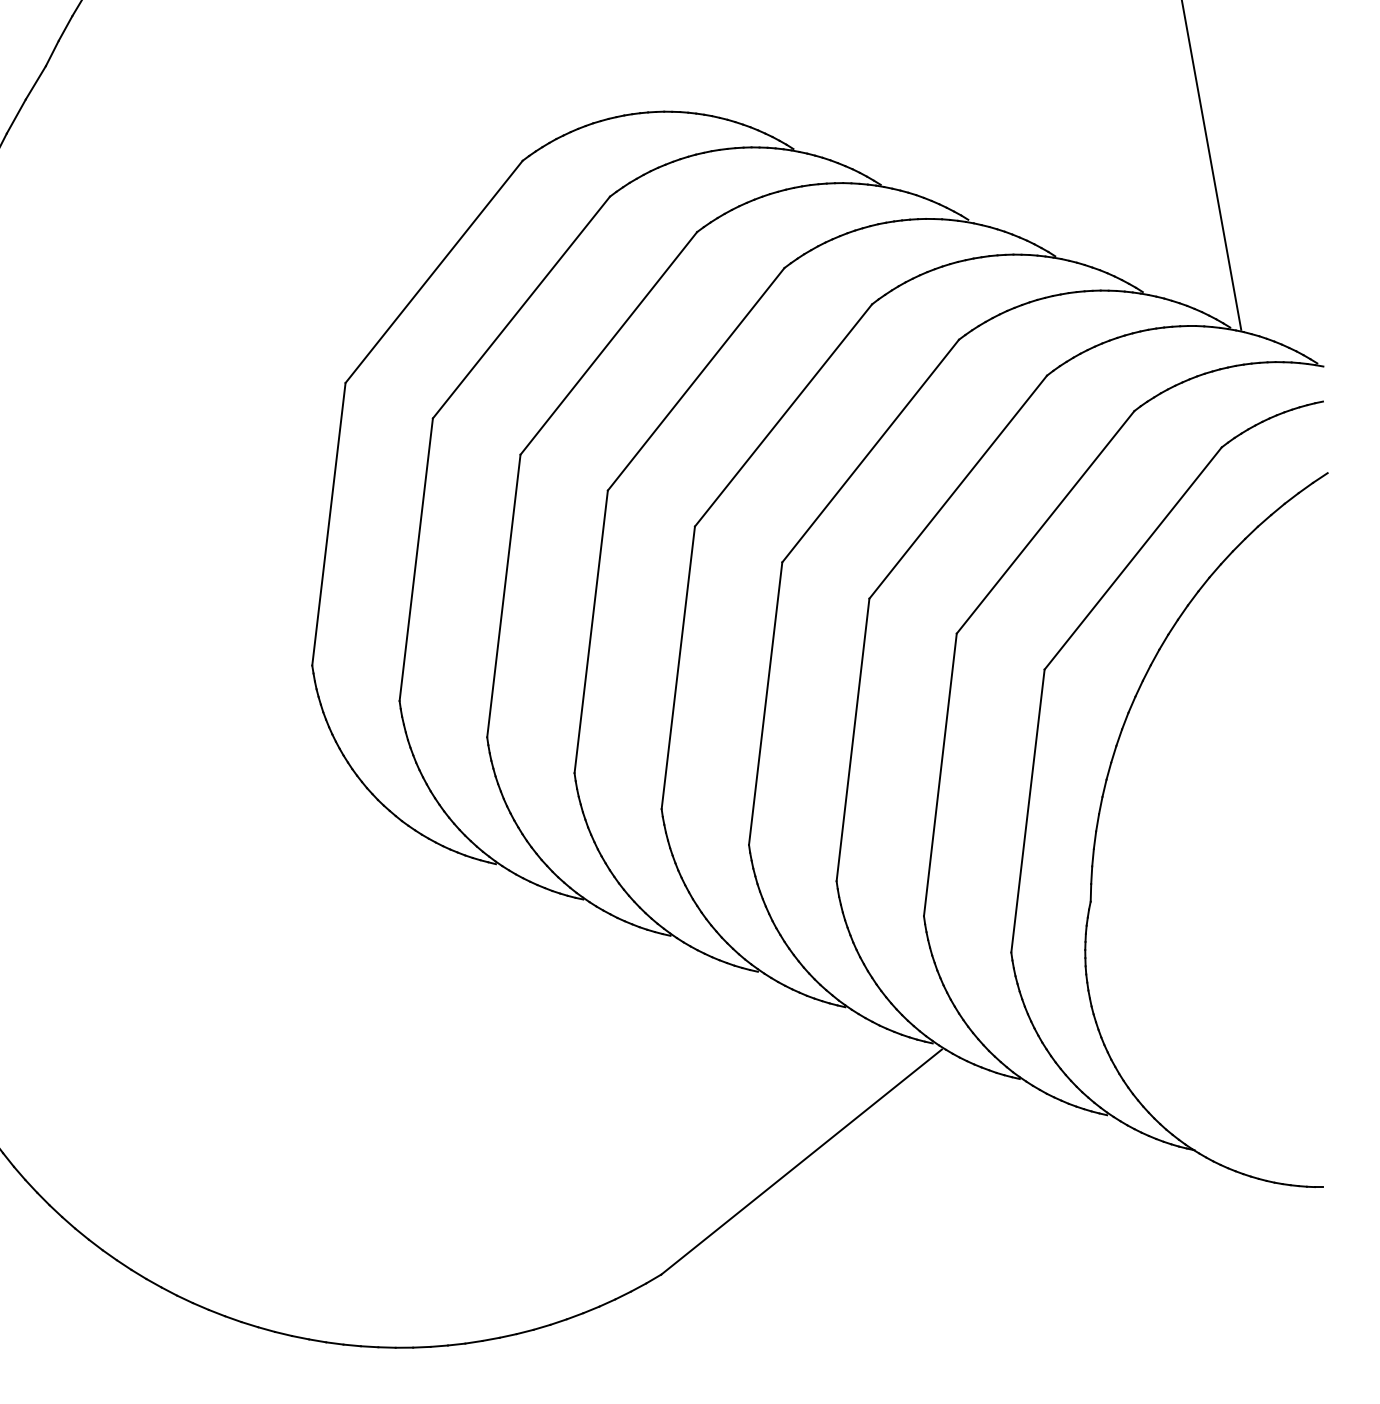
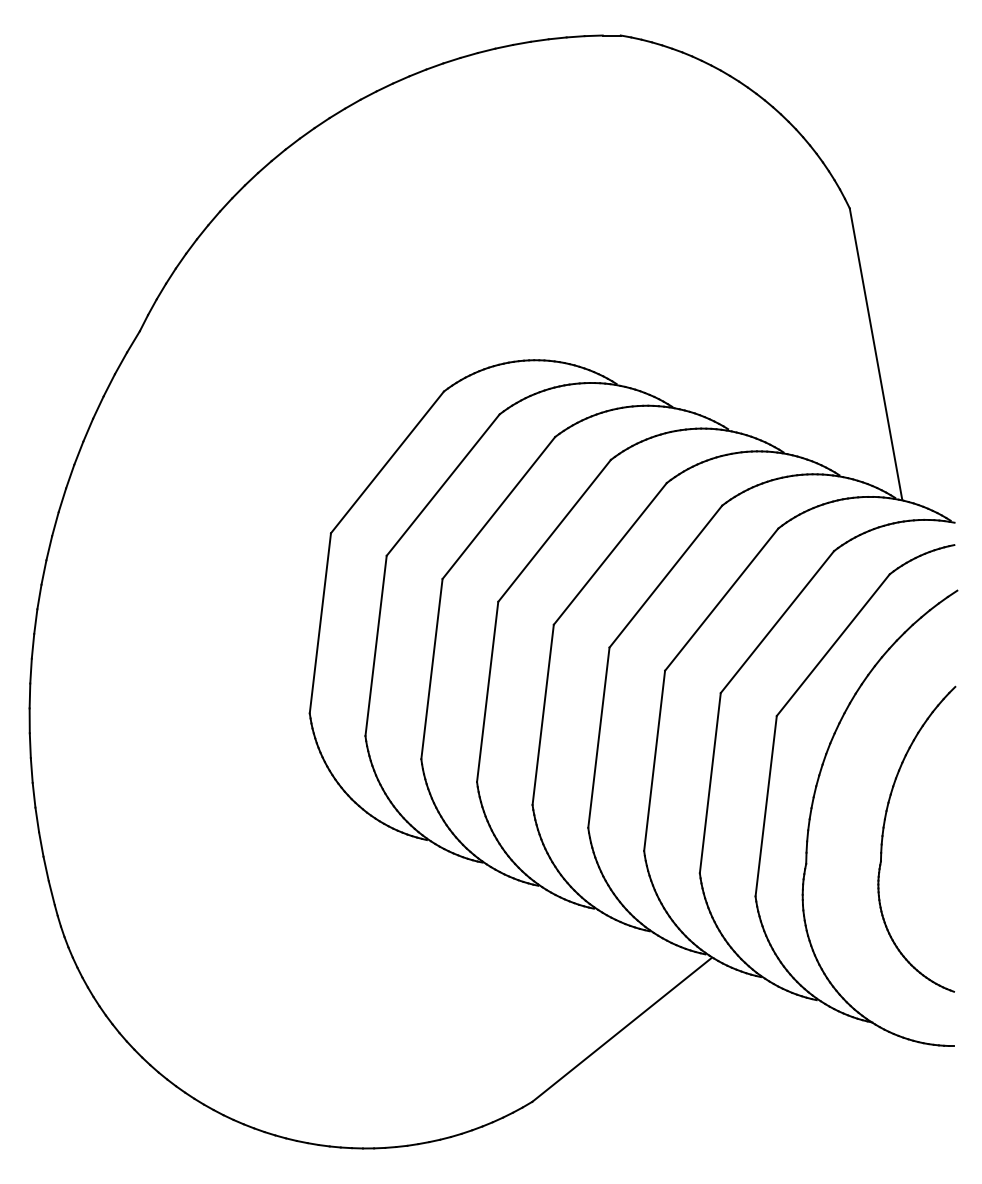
part: (1213, 849) -> (884, 830), added

